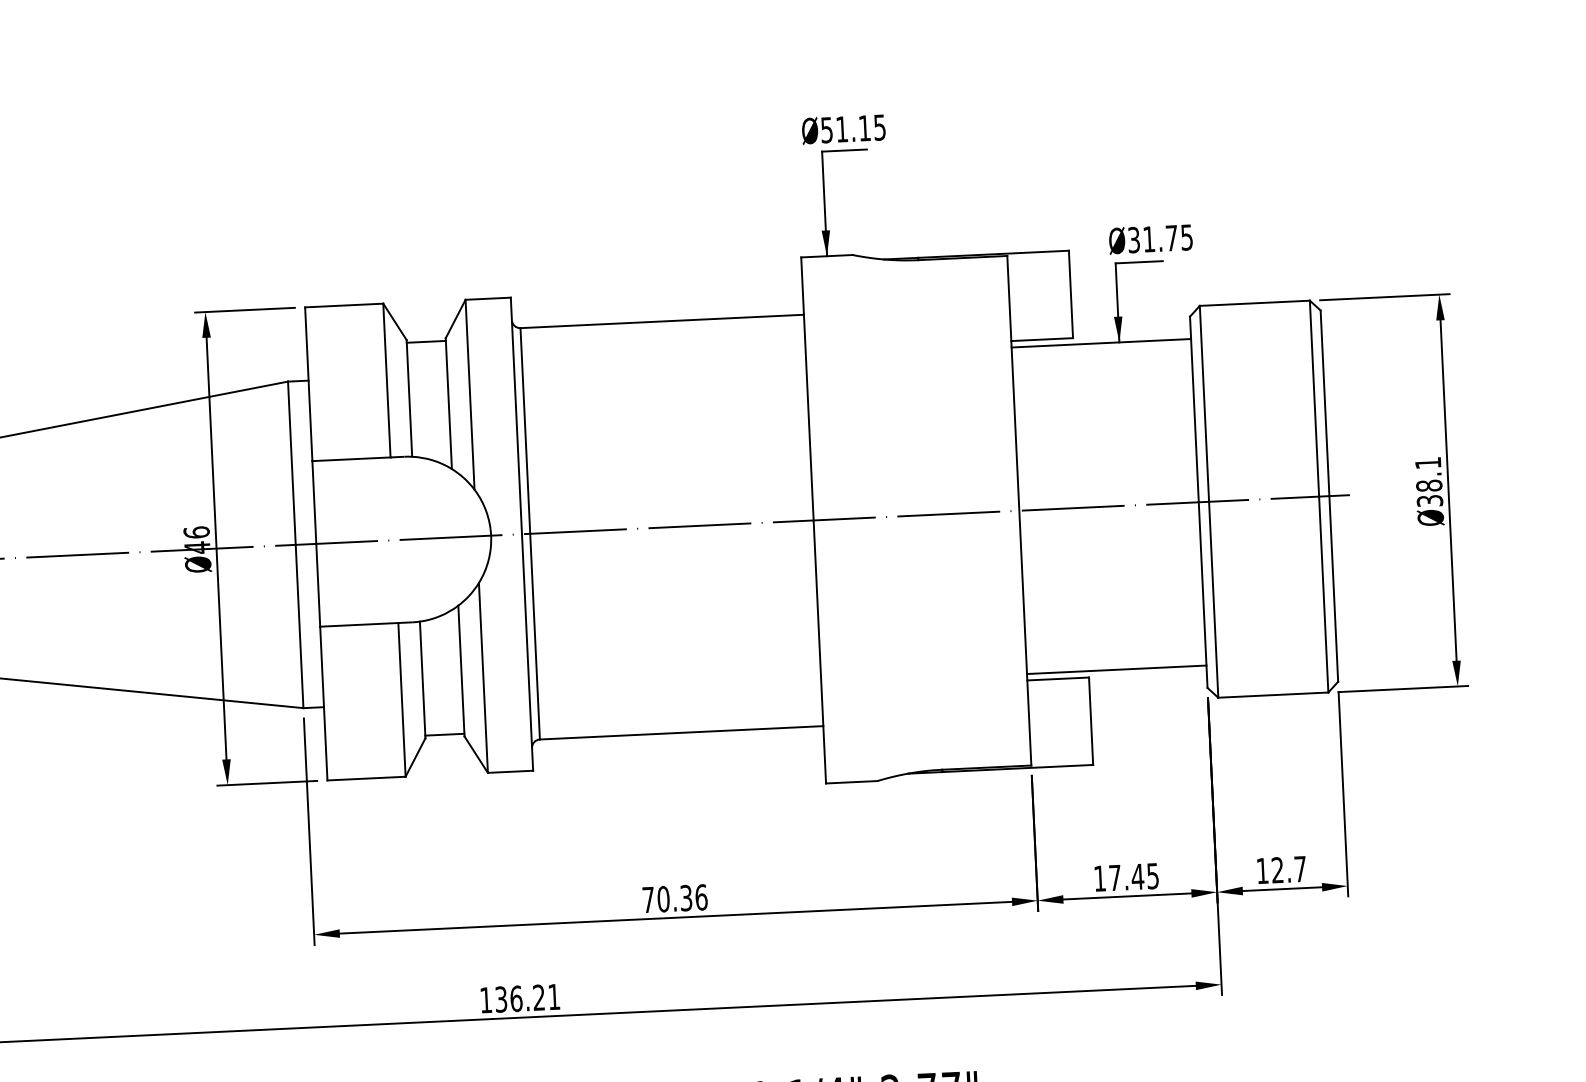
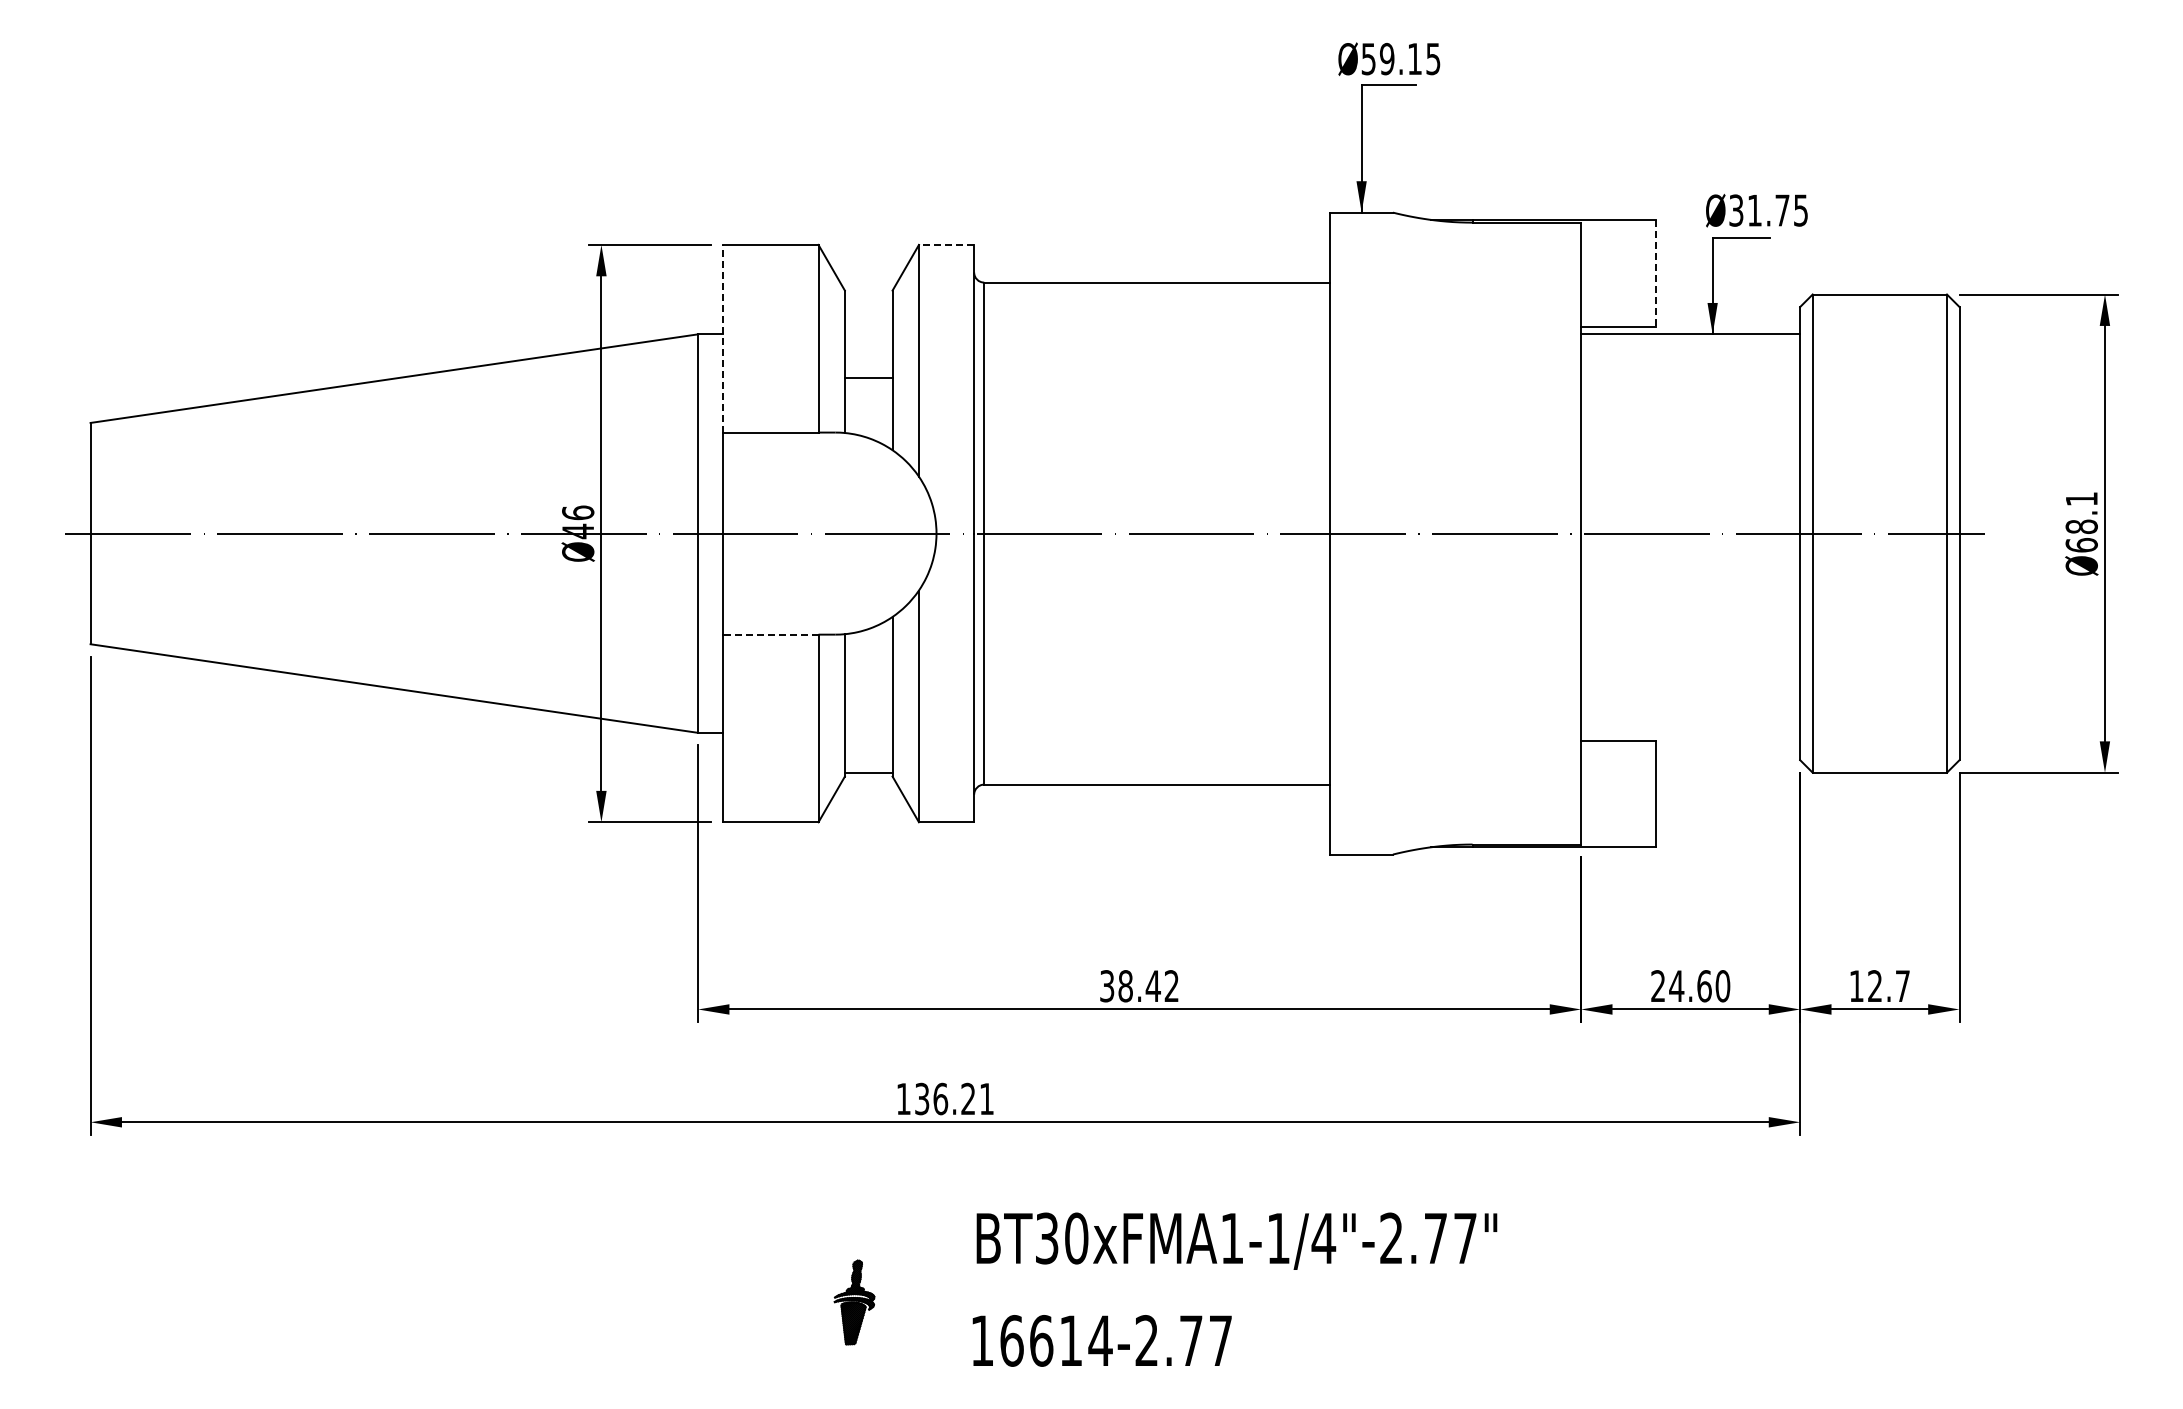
text: (842, 128) -> (1387, 58), Ø51.15 -> Ø59.15
line: (1071, 294) -> (1656, 273), solid -> dashed
line: (488, 298) -> (946, 244), solid -> dashed
line: (426, 341) -> (868, 377), moved
line: (309, 384) -> (723, 338), solid -> dashed
text: (1429, 501) -> (2081, 545), Ø38.1 -> Ø68.1
line: (358, 624) -> (770, 634), solid -> dashed
line: (1116, 669) -> (1690, 732), removed
text: (1126, 877) -> (1690, 986), 17.45 -> 24.60
text: (674, 898) -> (1139, 986), 70.36 -> 38.42

